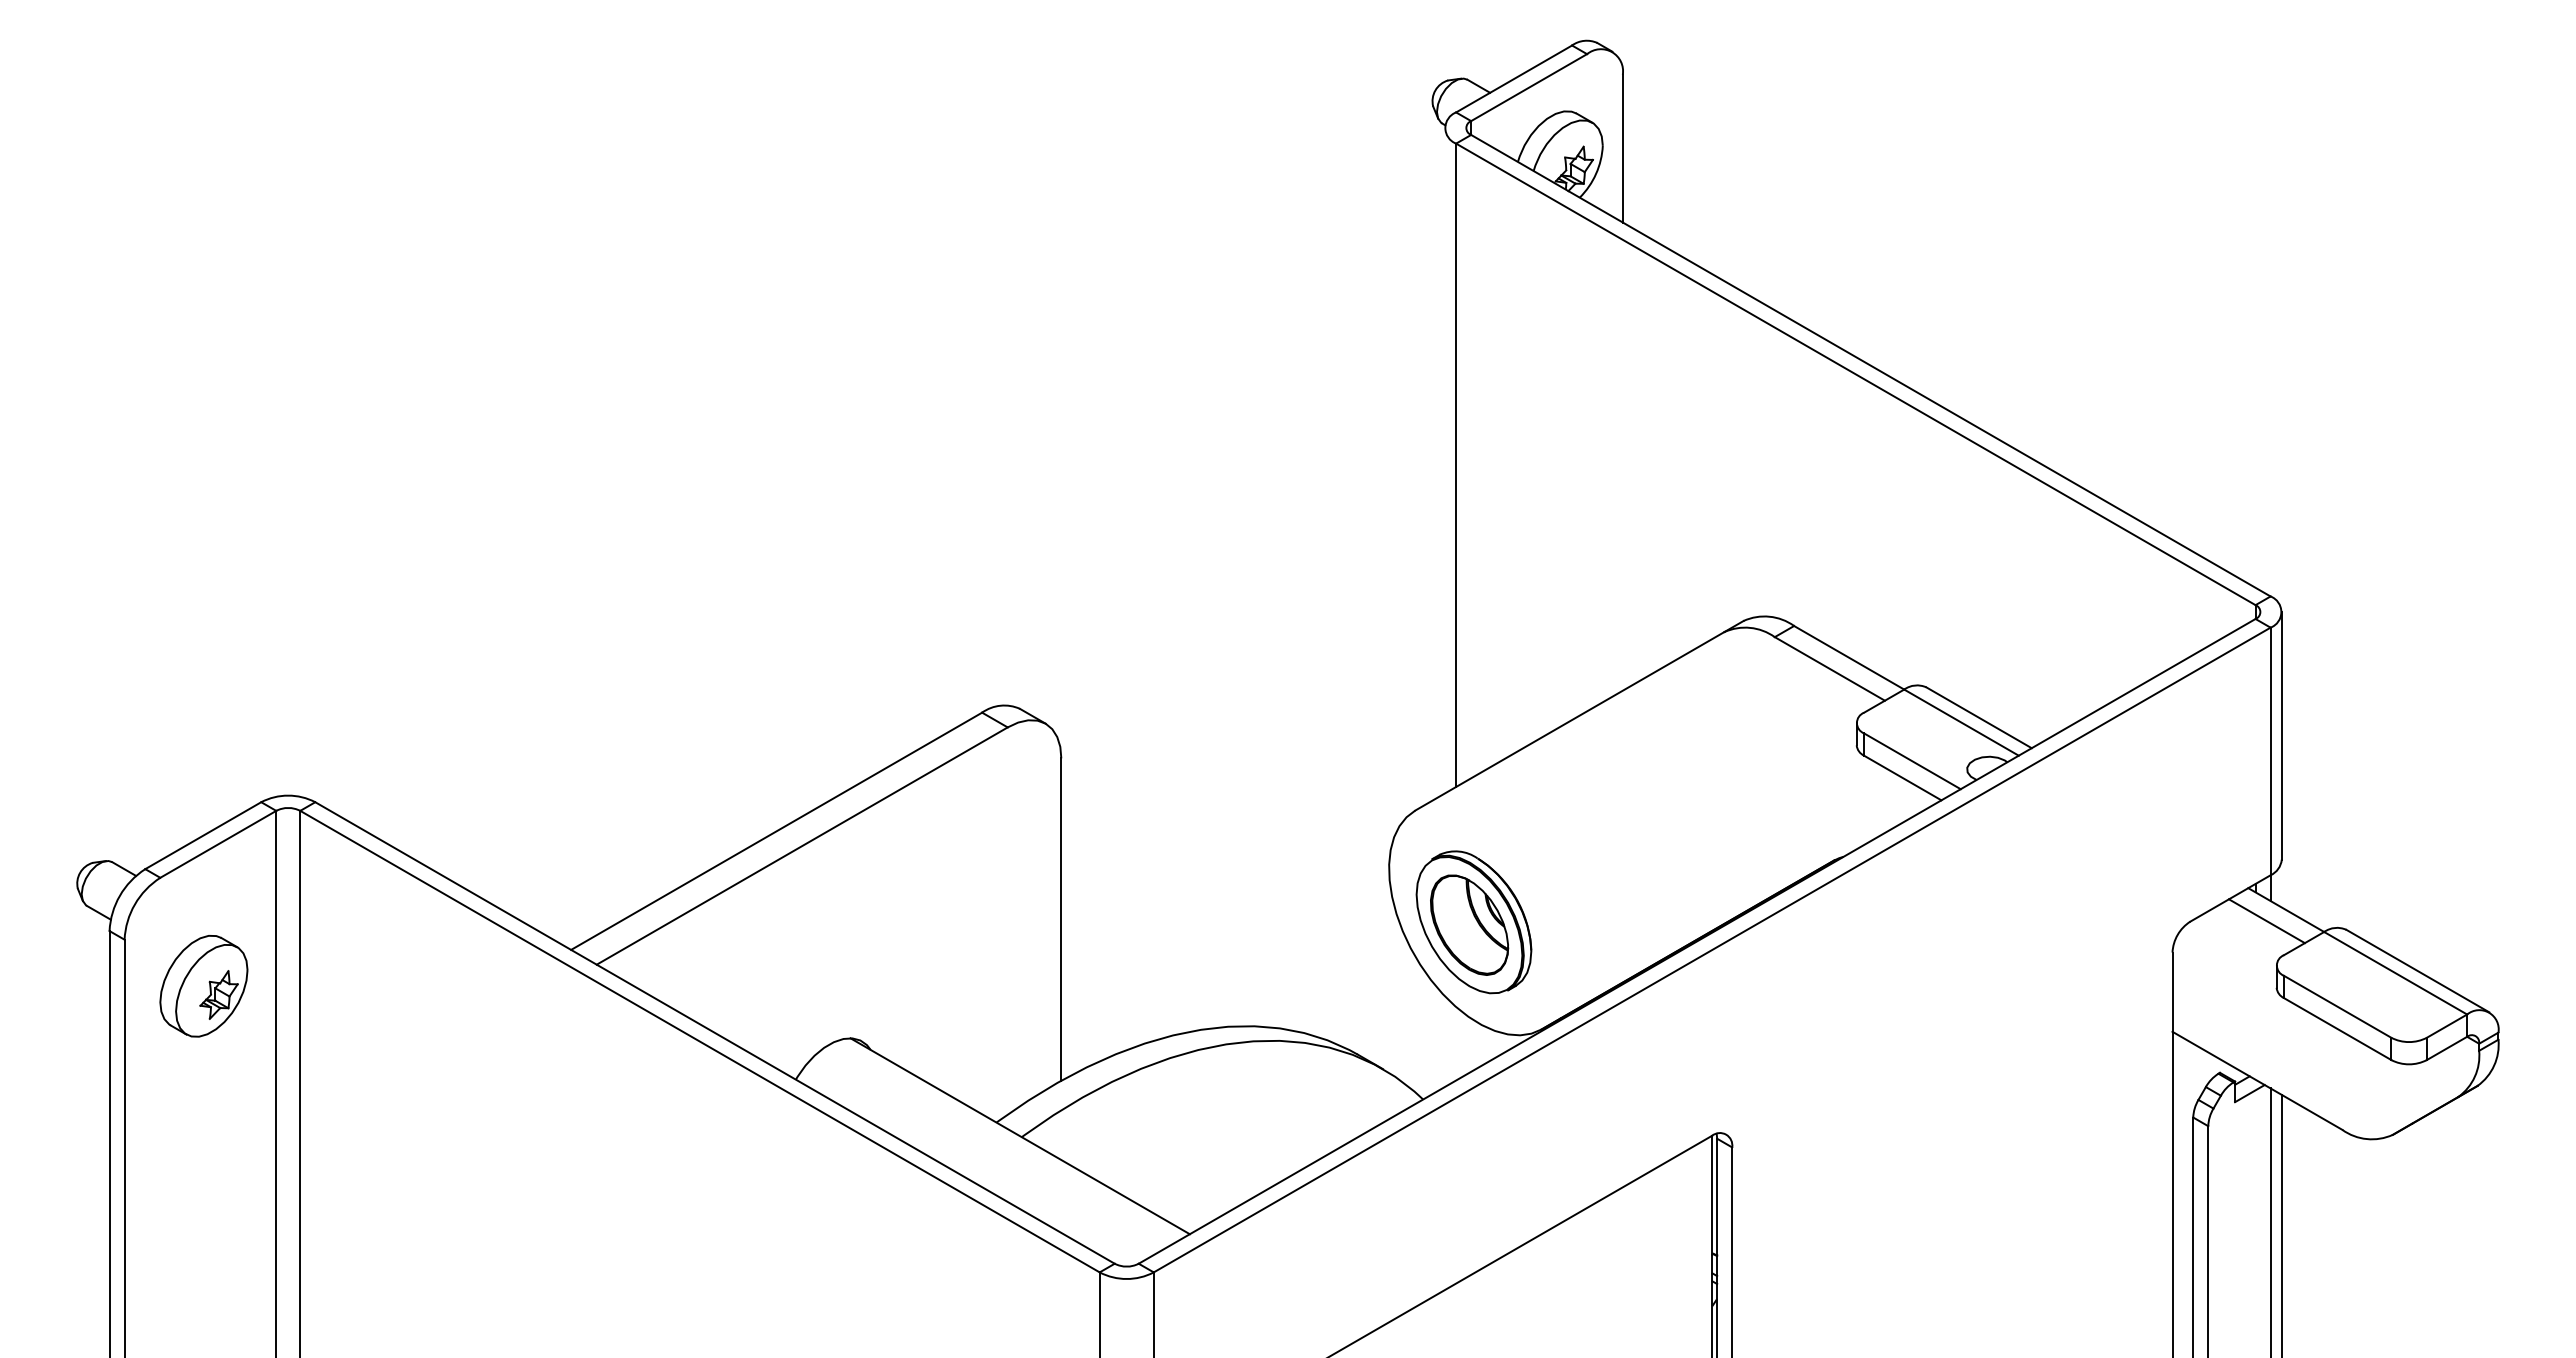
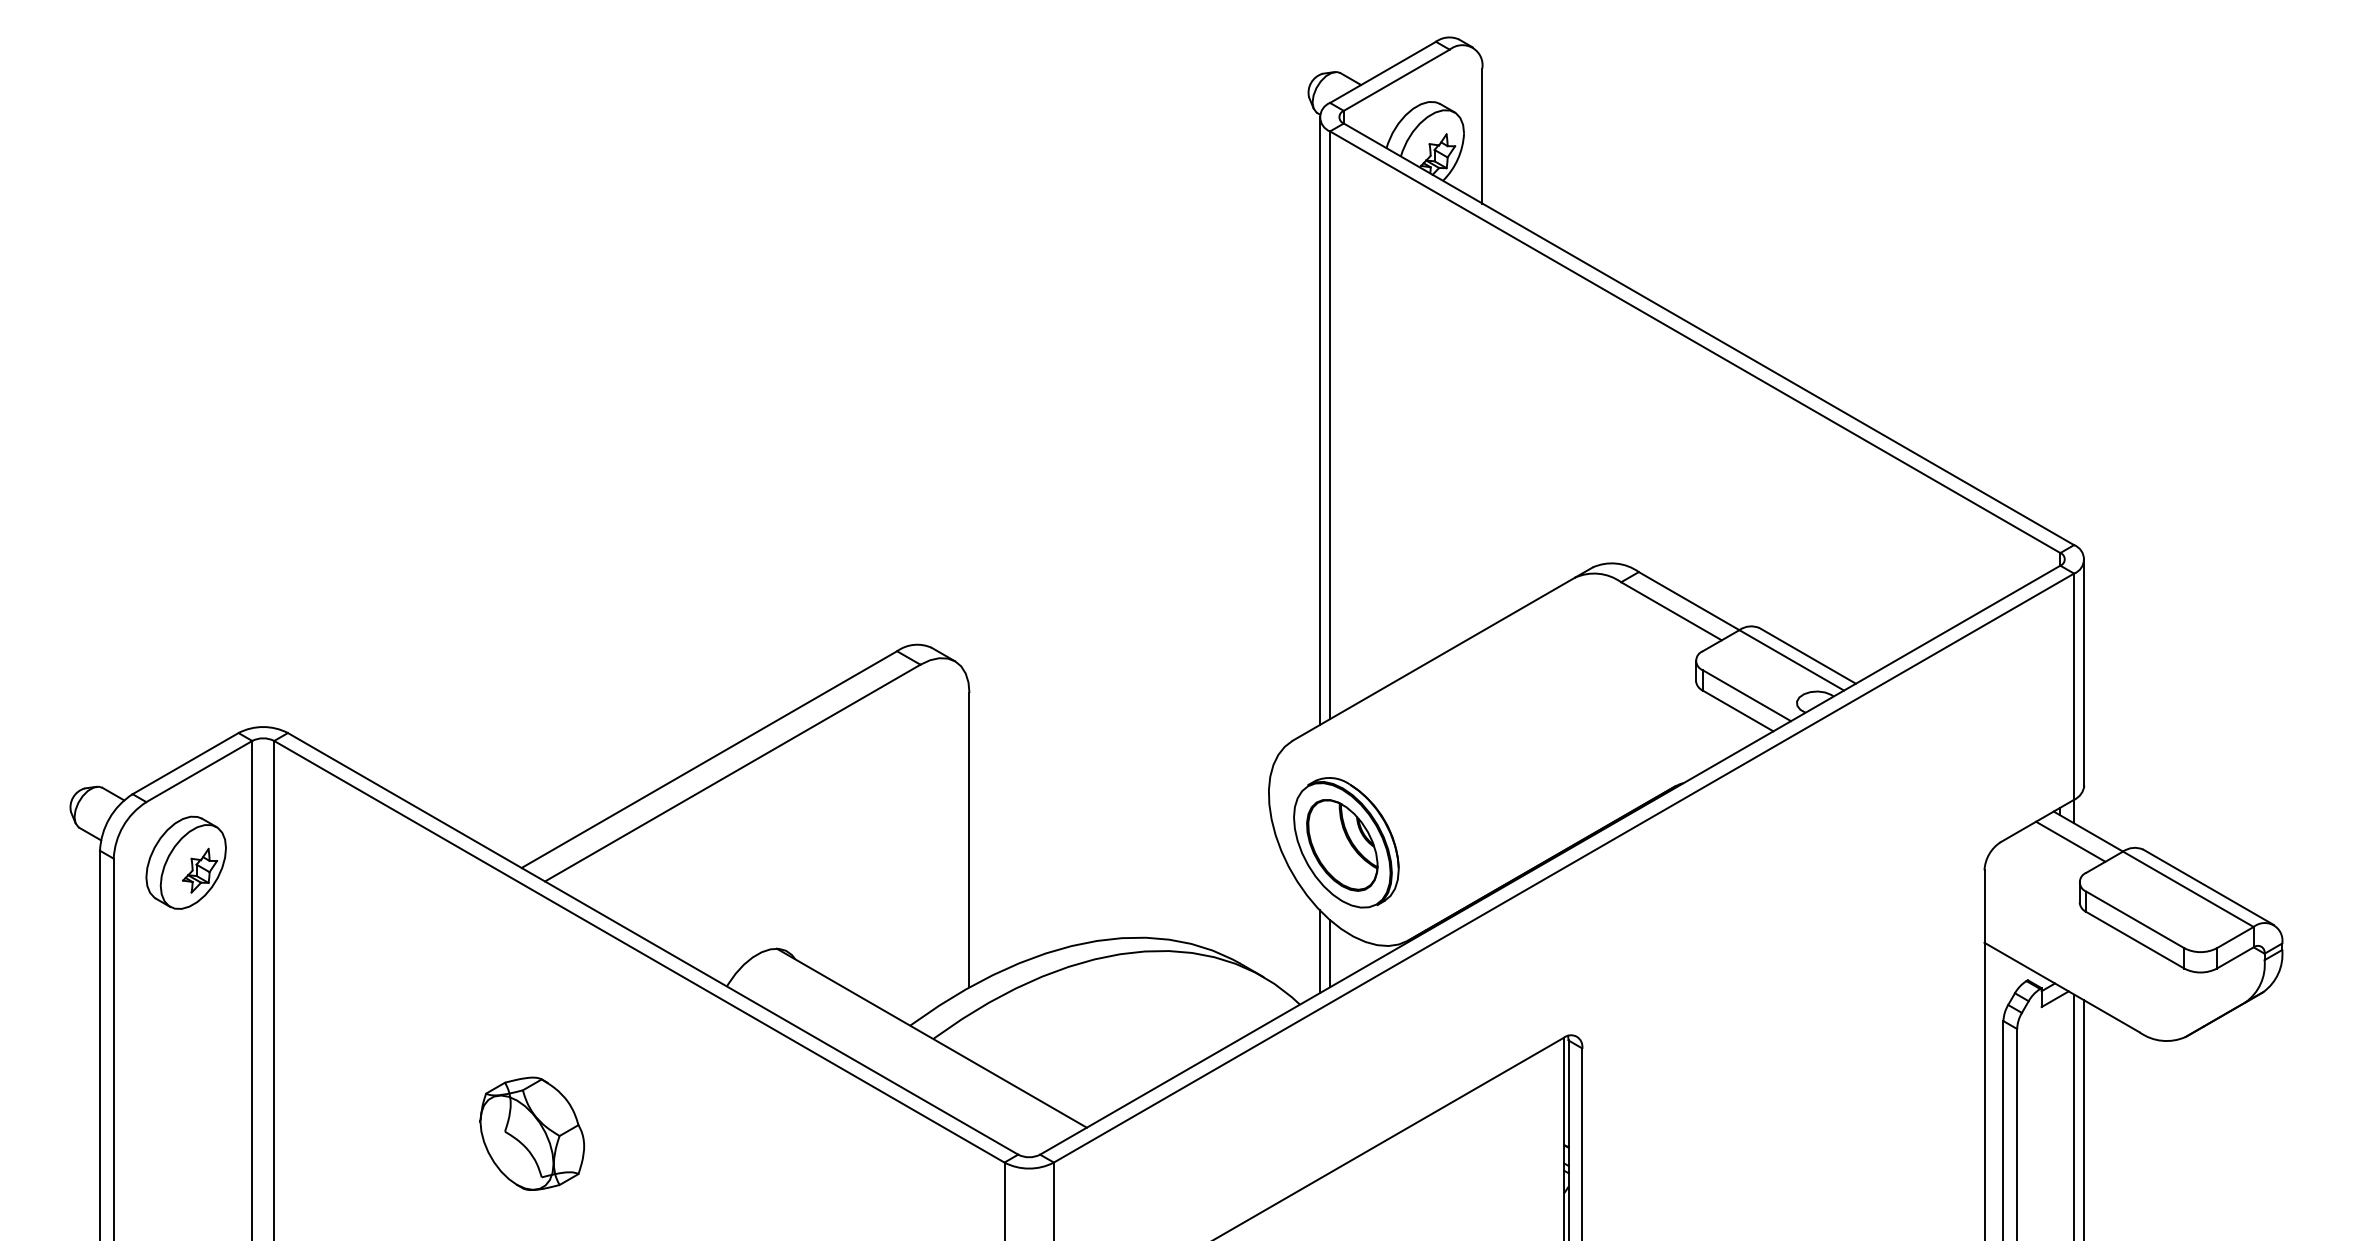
line: (1444, 460) -> (1319, 420), added
part: (203, 986) -> (185, 863), moved
line: (1444, 1041) -> (1319, 951), added
line: (1456, 1043) -> (1330, 953), added
part: (582, 1240) -> (532, 1133), added

